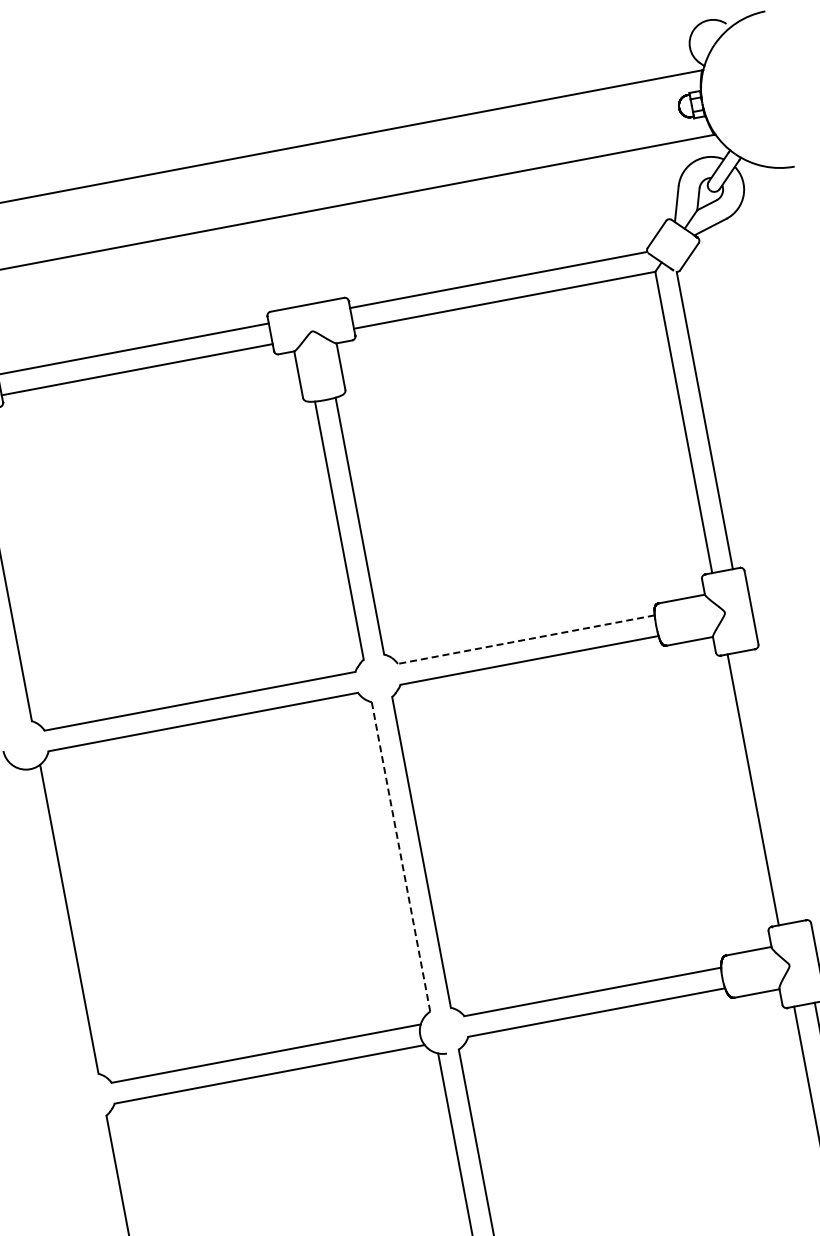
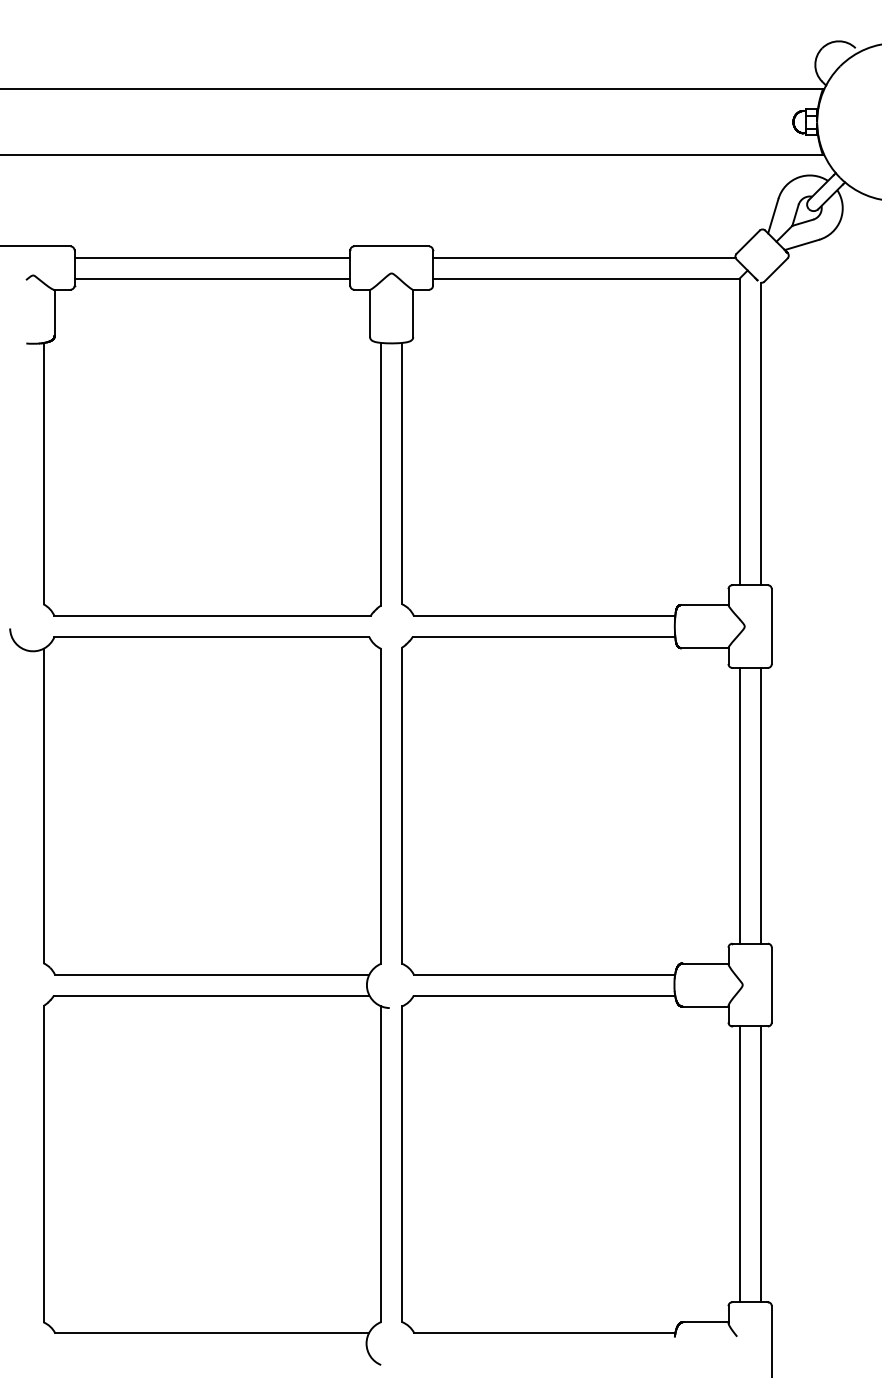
line: (526, 640) -> (544, 616), dashed -> solid
line: (773, 785) -> (760, 805), added
line: (401, 856) -> (381, 805), dashed -> solid

